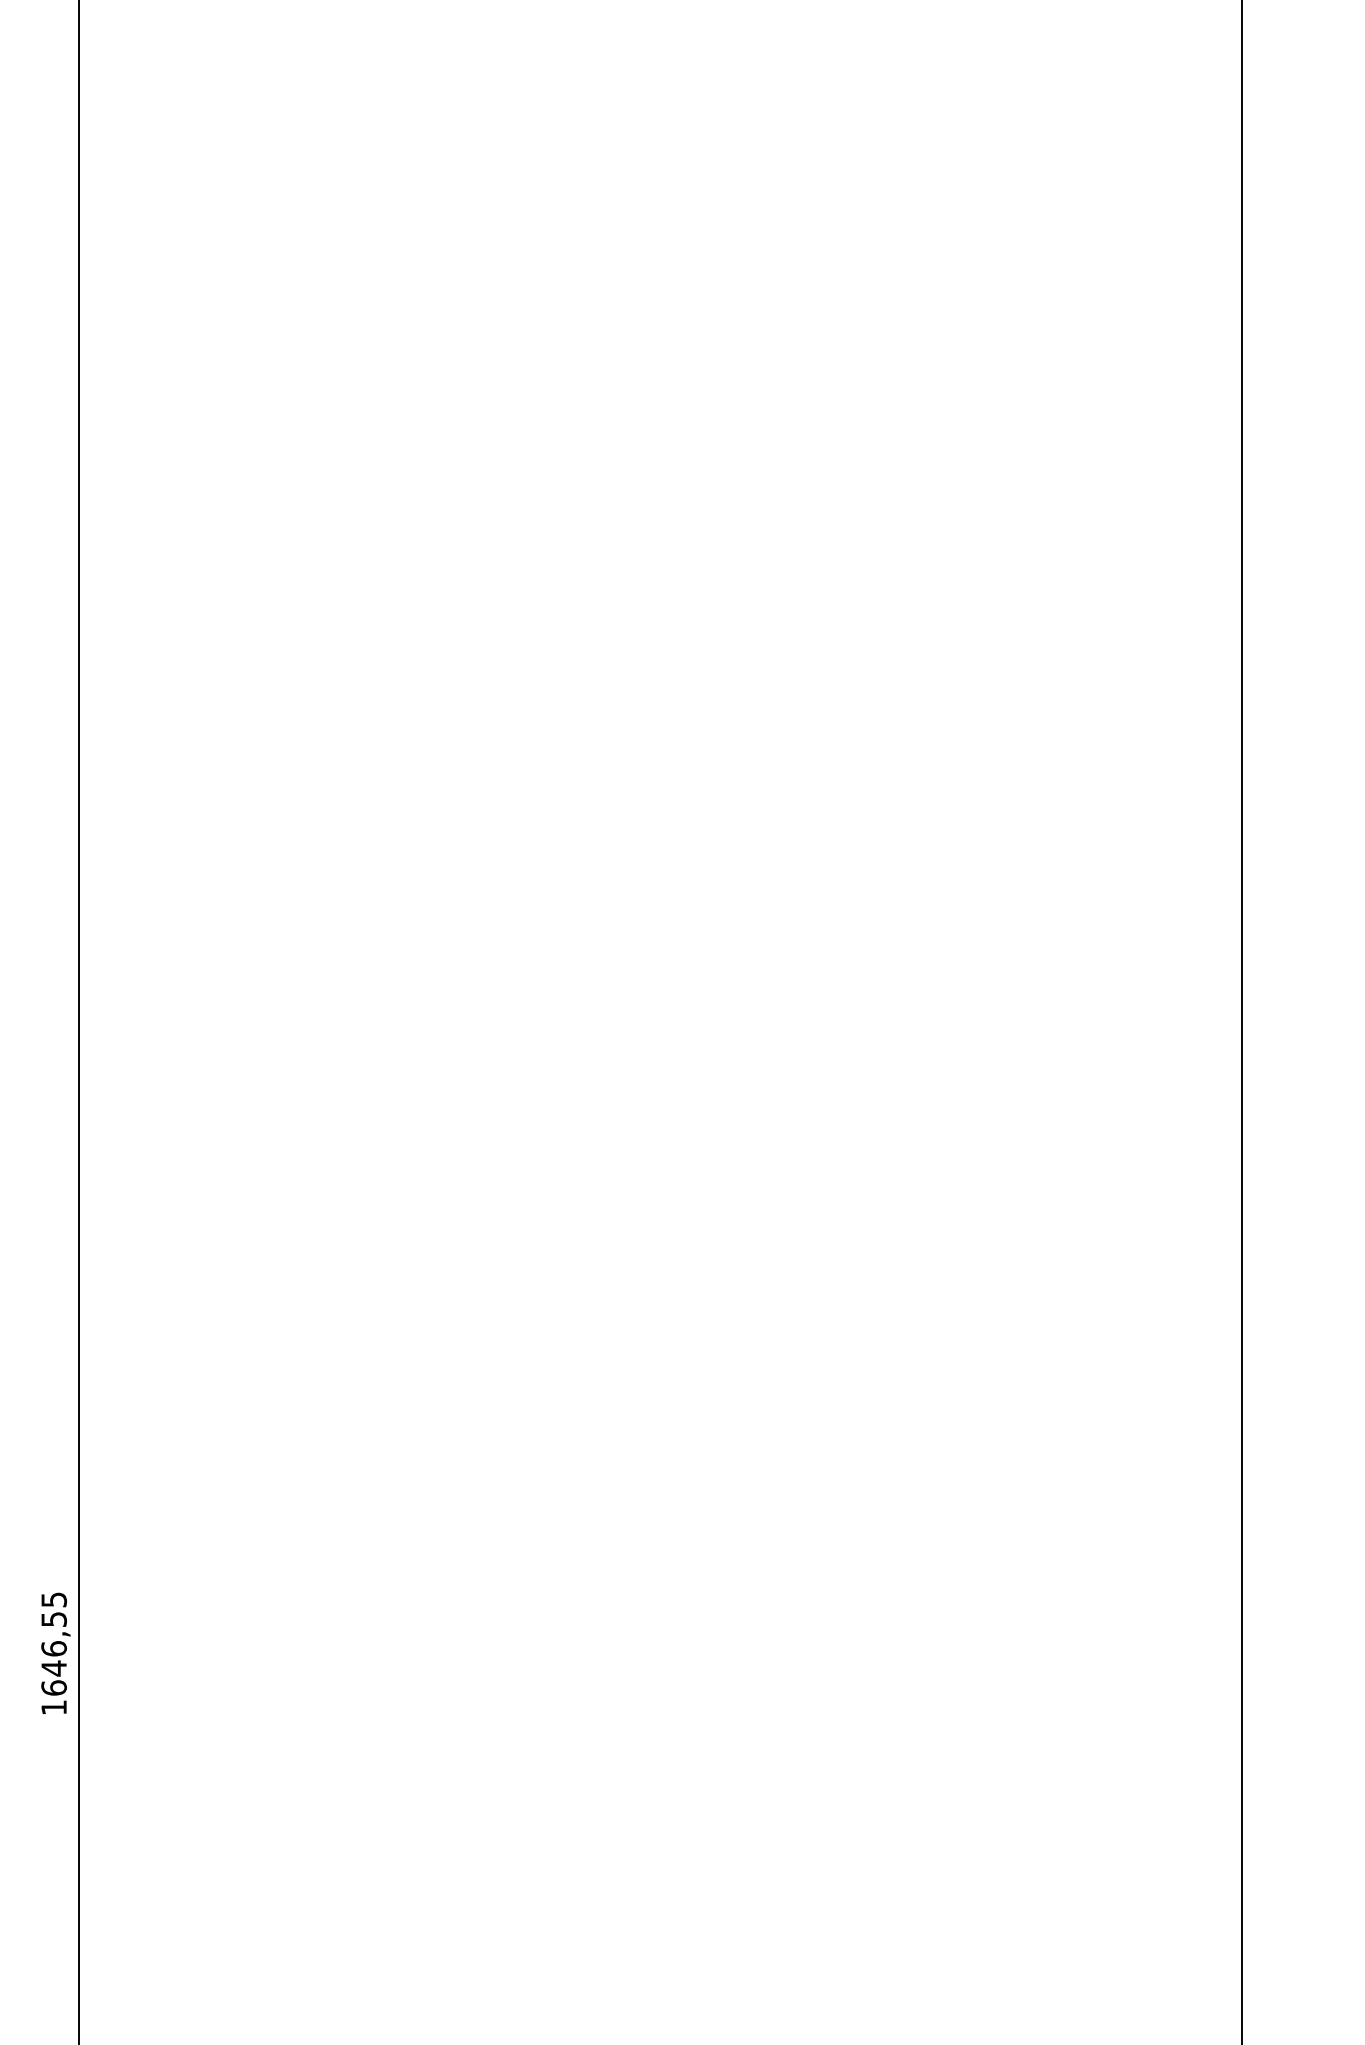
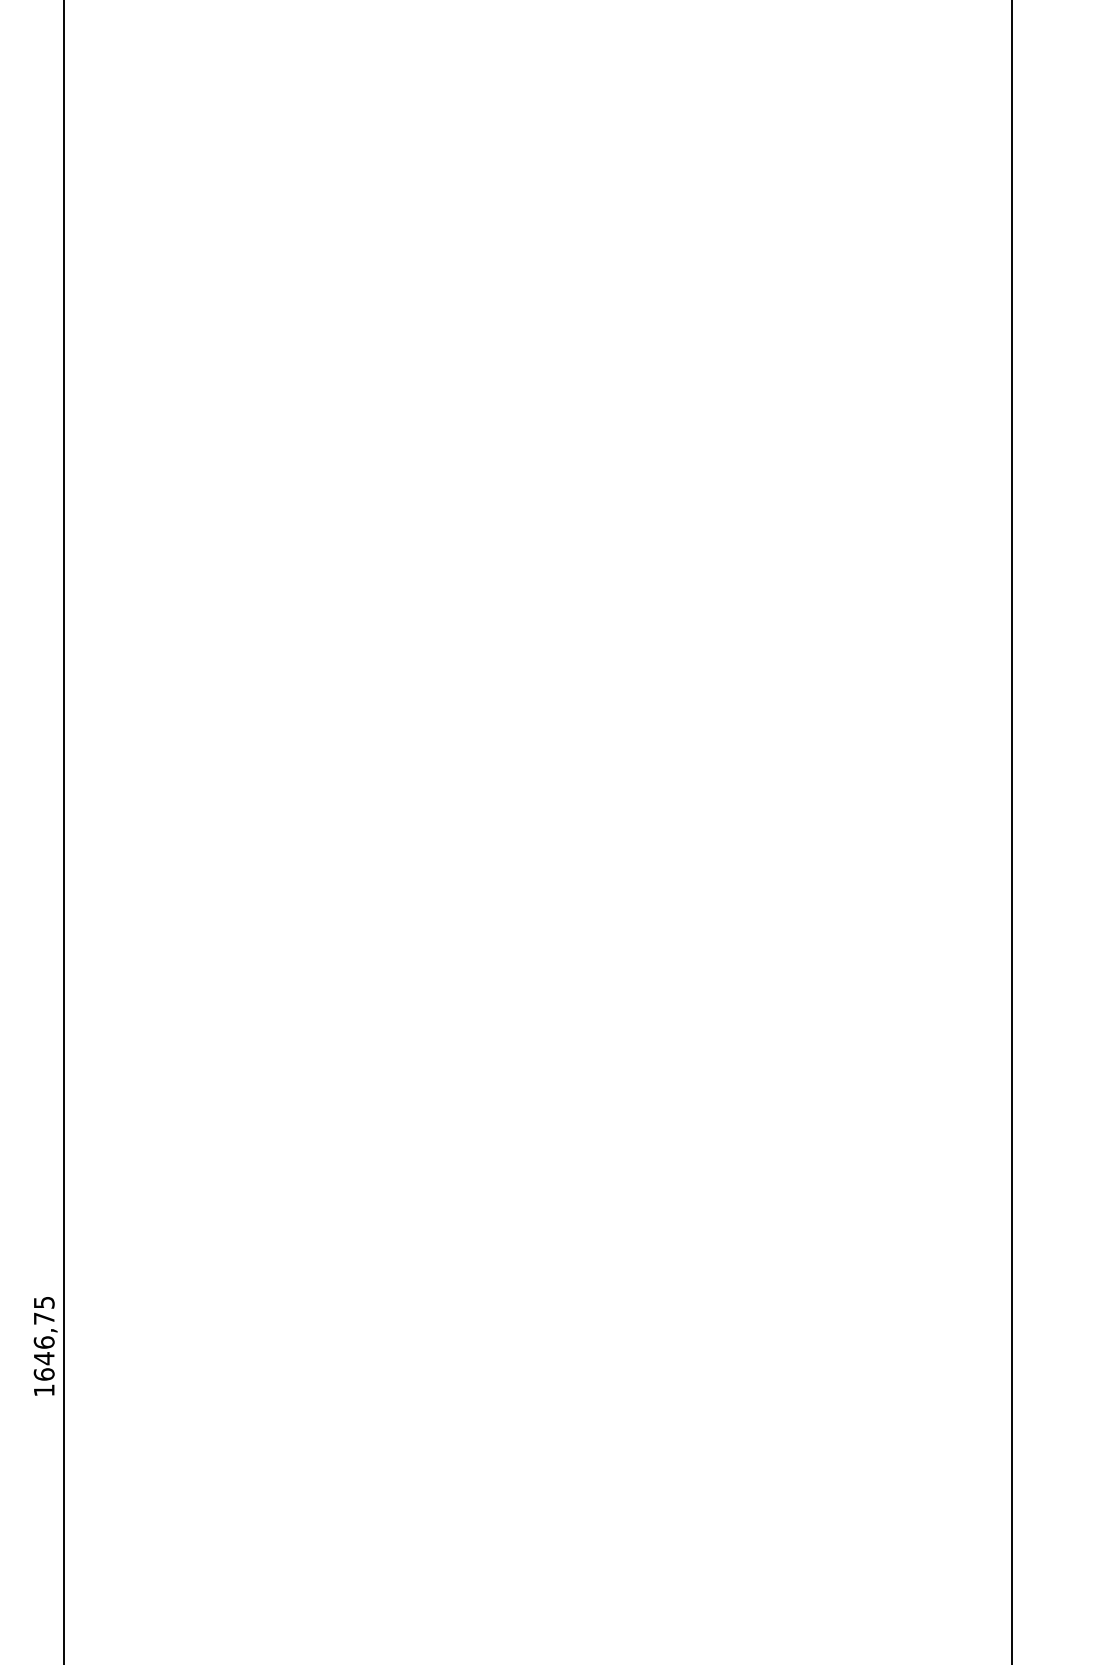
text: (53, 1619) -> (43, 1318), 1646,55 -> 1646,75

